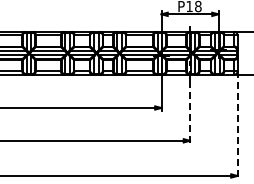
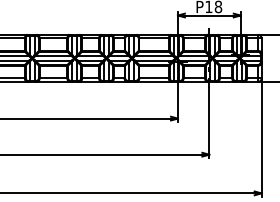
line: (190, 112) -> (209, 123), dashed -> solid
line: (237, 125) -> (261, 137), dashed -> solid

